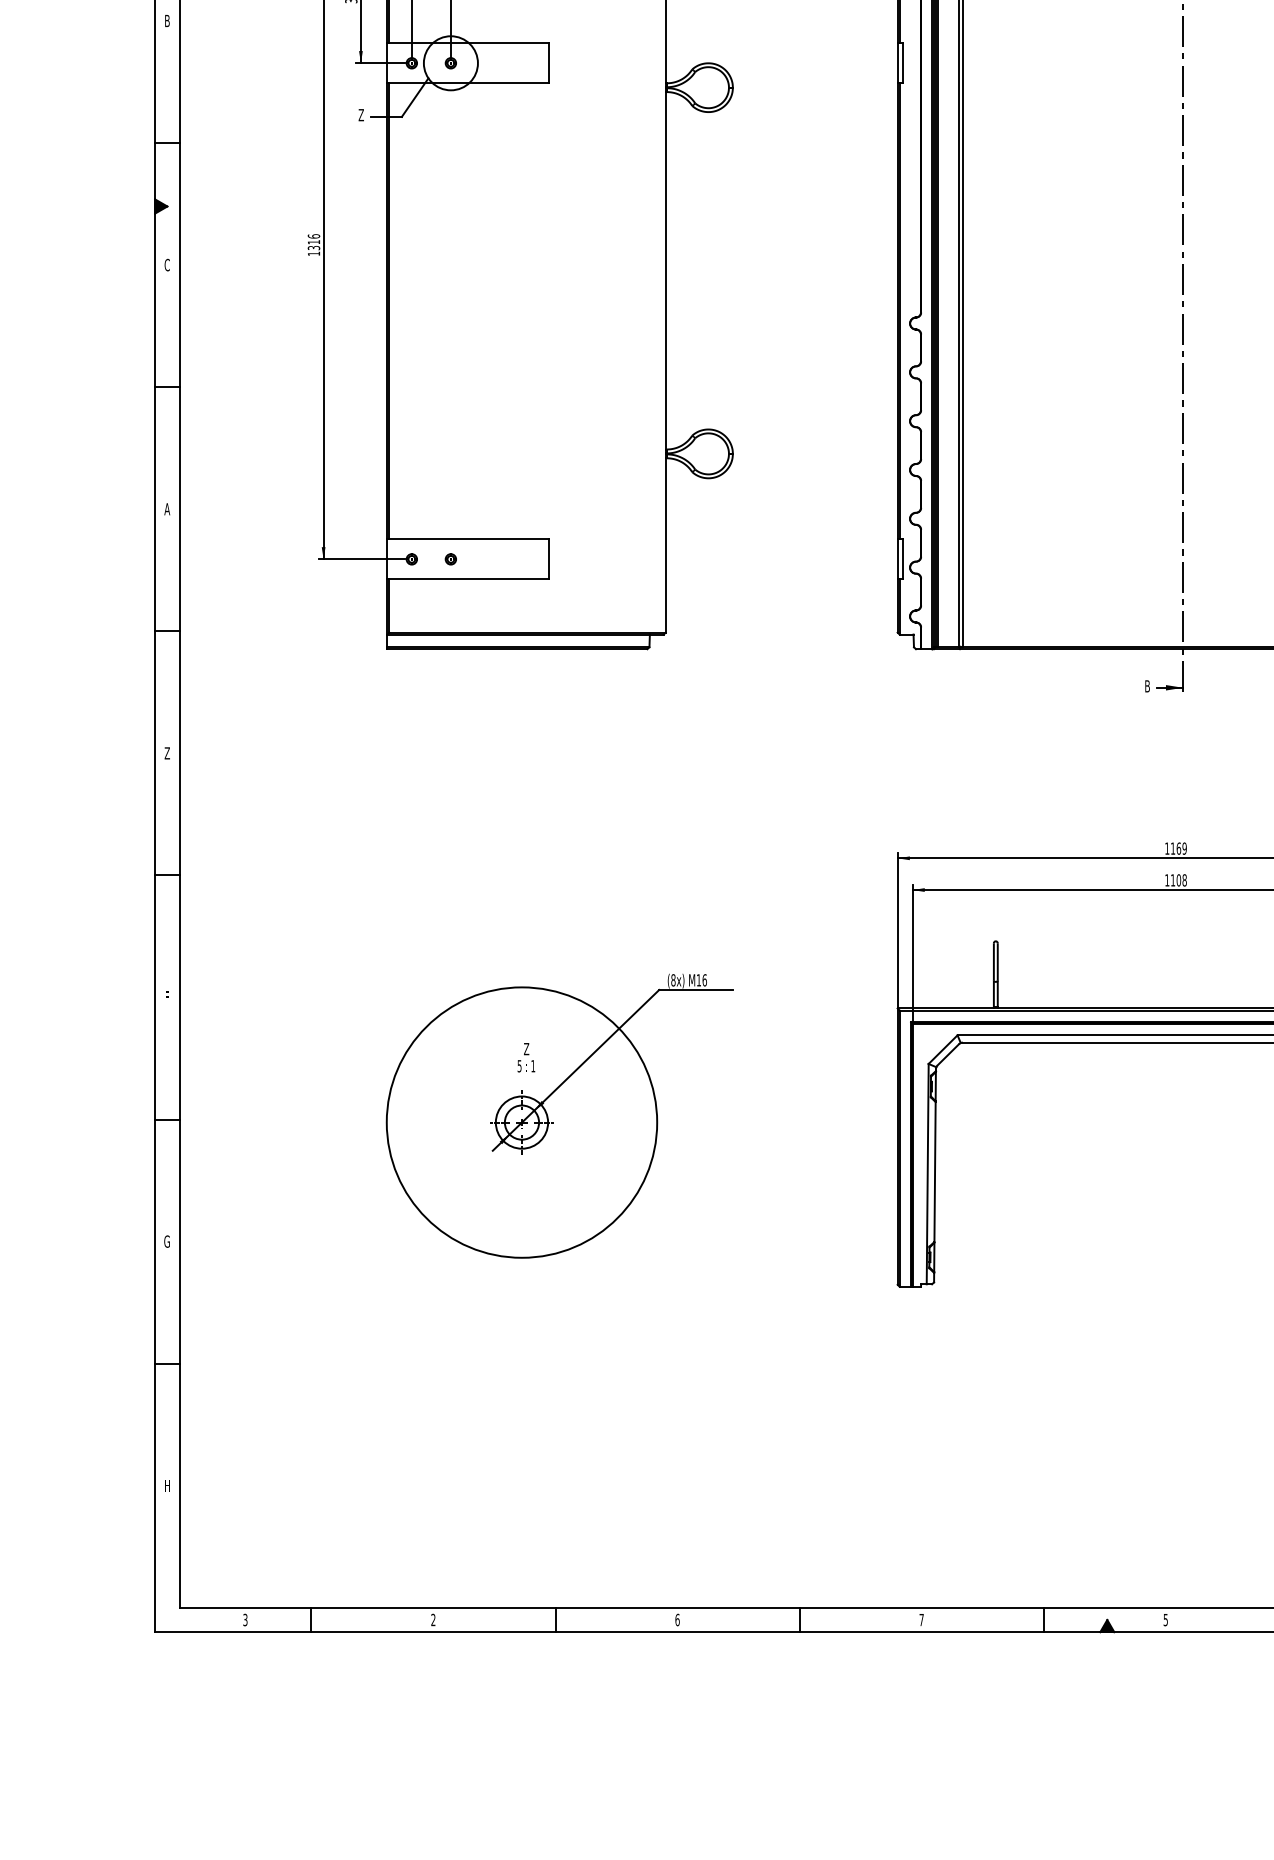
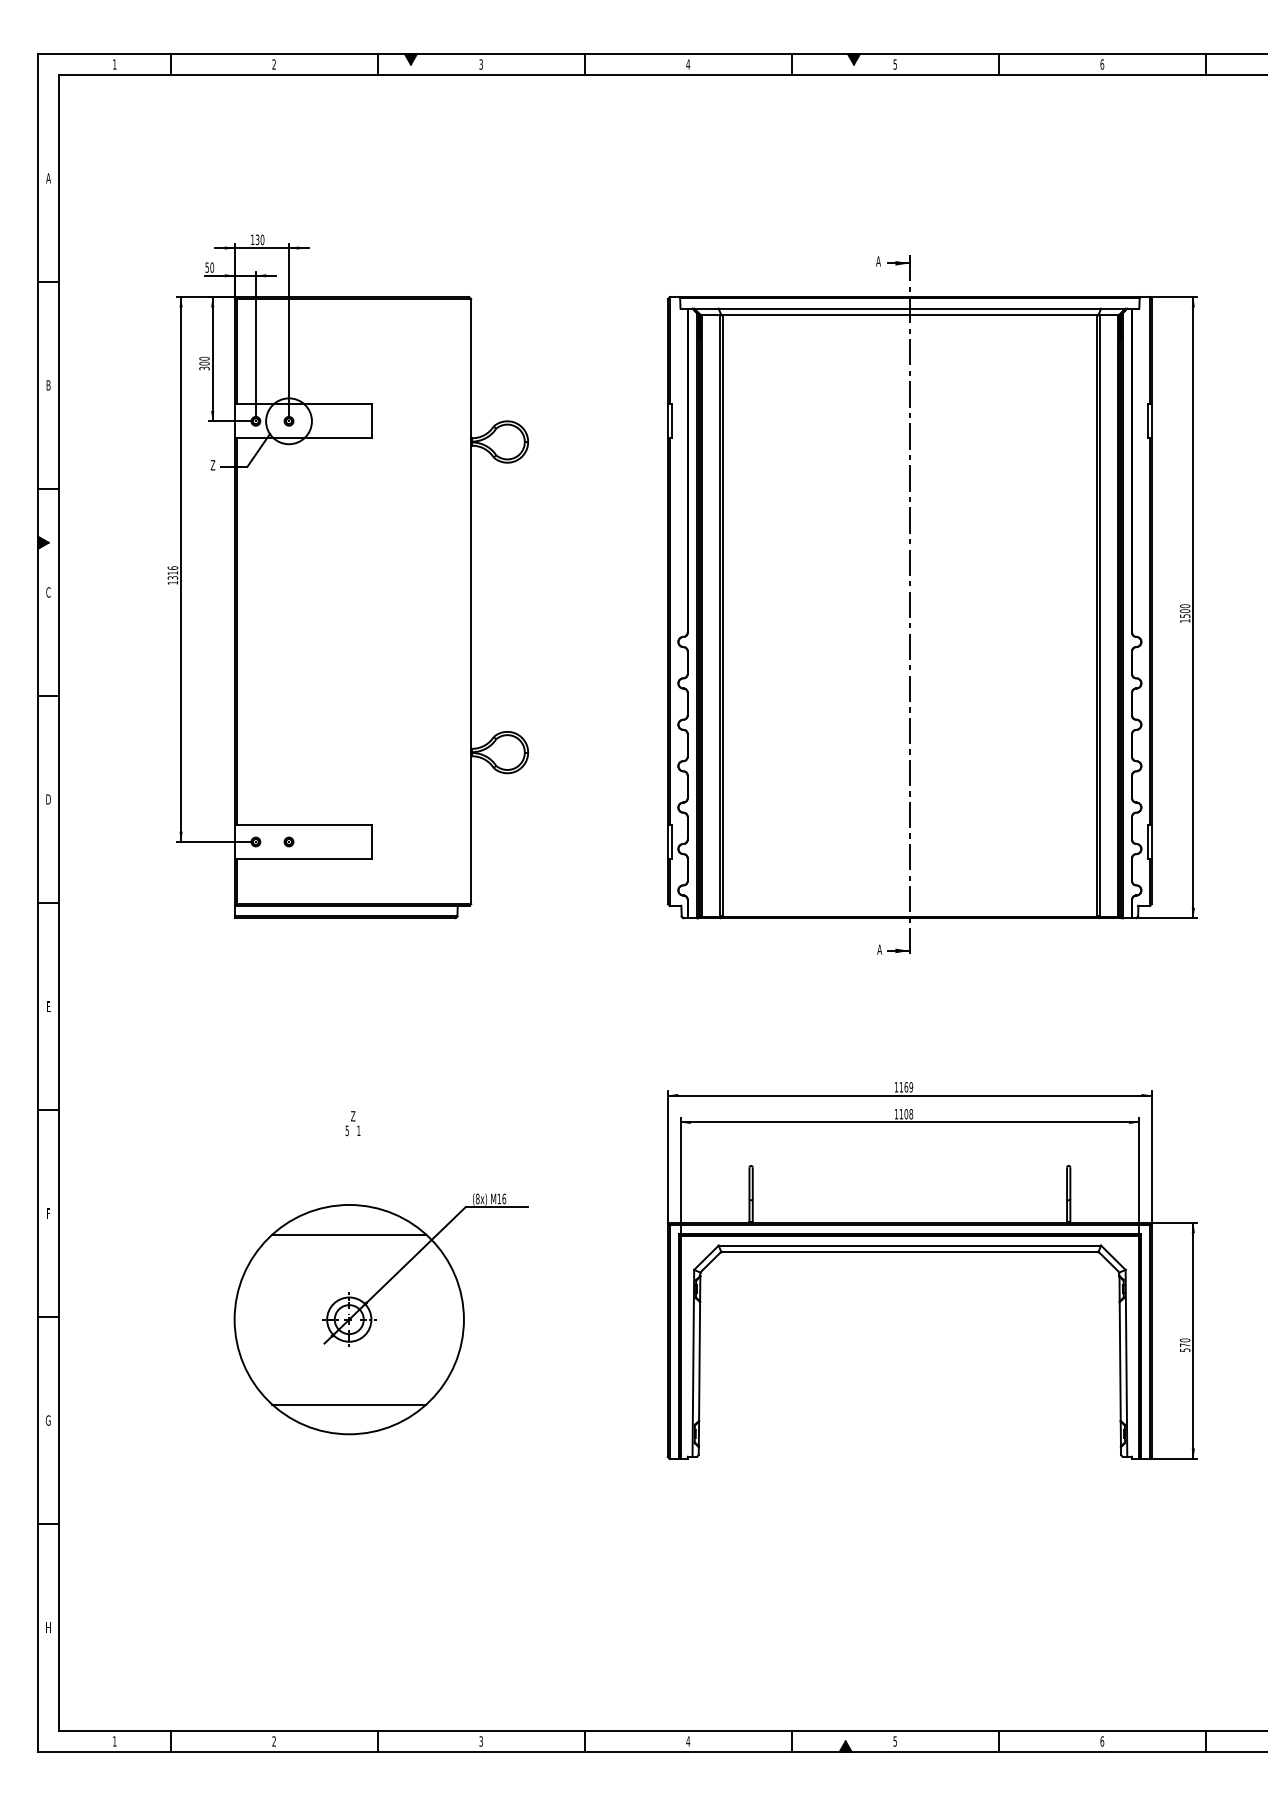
text: (167, 509) -> (48, 799), A -> D
text: (1147, 686) -> (879, 949), B -> A
text: (167, 753) -> (48, 1006), Z -> E
line: (522, 1022) -> (349, 1234), added
text: (525, 1057) -> (352, 1123), moved
line: (522, 1222) -> (349, 1404), added
text: (245, 1620) -> (114, 1741), 3 -> 1
text: (677, 1620) -> (481, 1741), 6 -> 3
text: (921, 1620) -> (688, 1741), 7 -> 4

